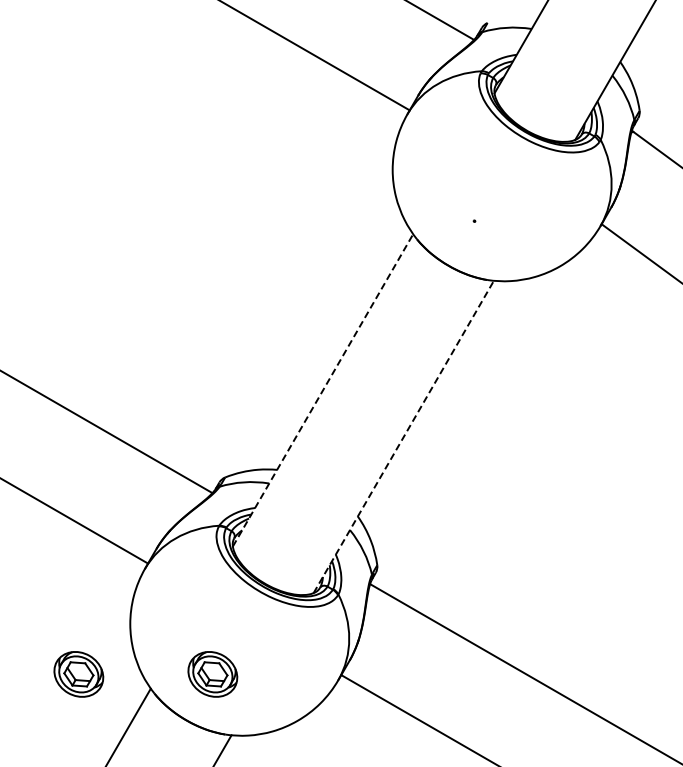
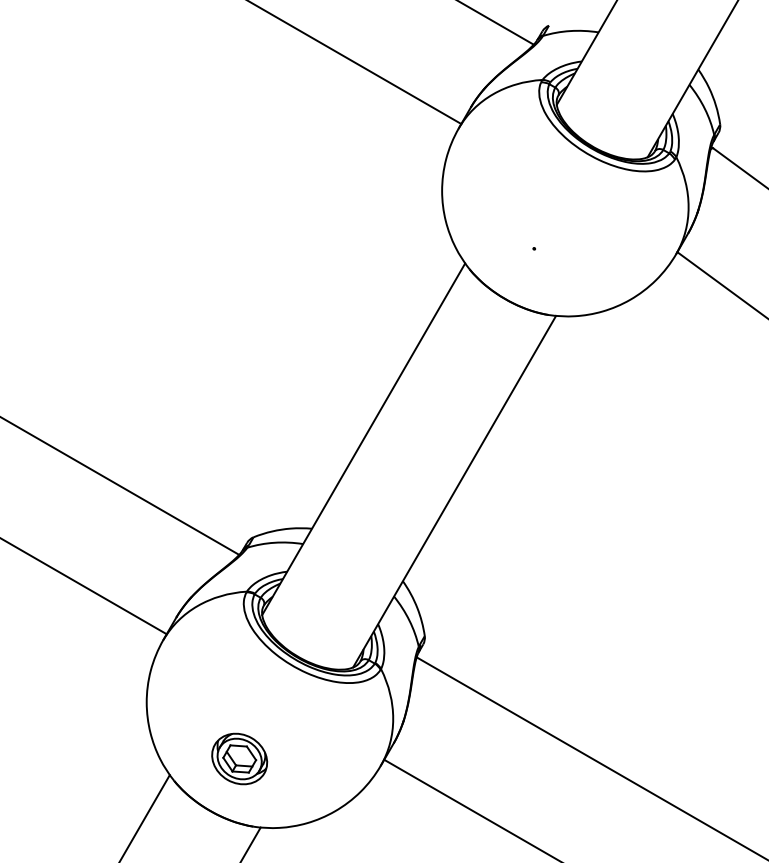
line: (323, 389) -> (364, 438), dashed -> solid
line: (404, 436) -> (455, 491), dashed -> solid
part: (78, 674) -> (88, 759), removed

